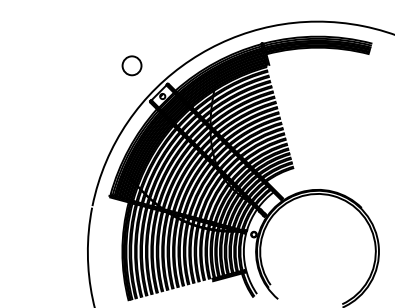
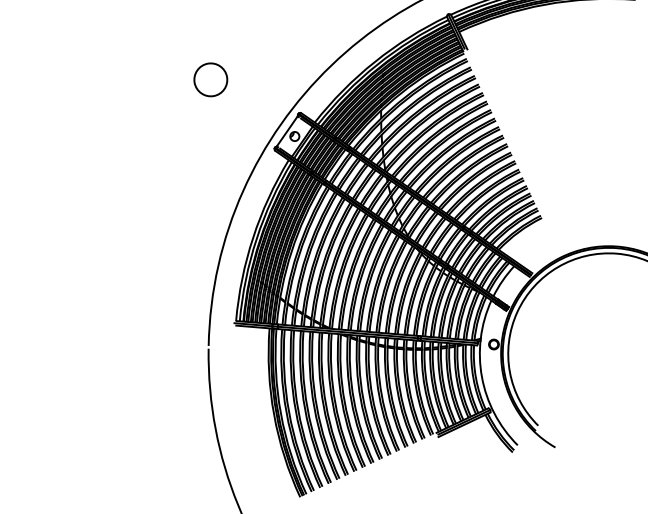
circle: (131, 65) -> (209, 79), moved

